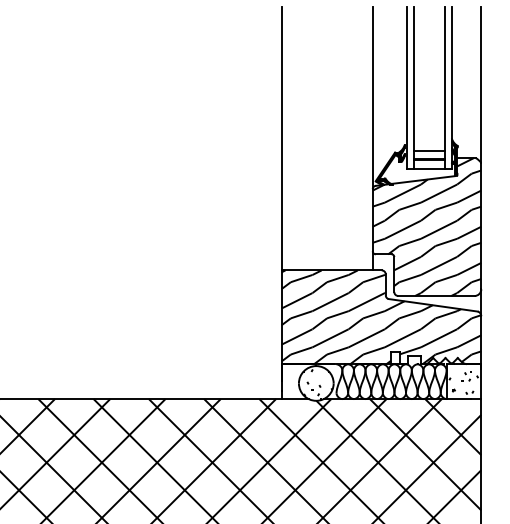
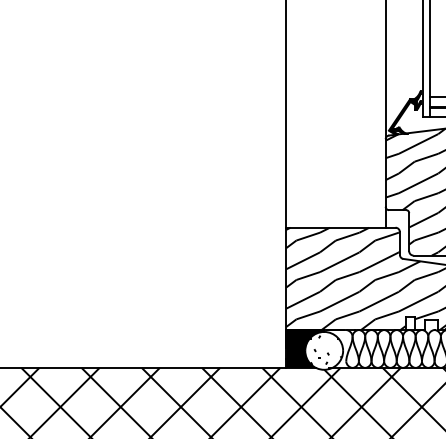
fill: (298, 381) -> (304, 348), added

